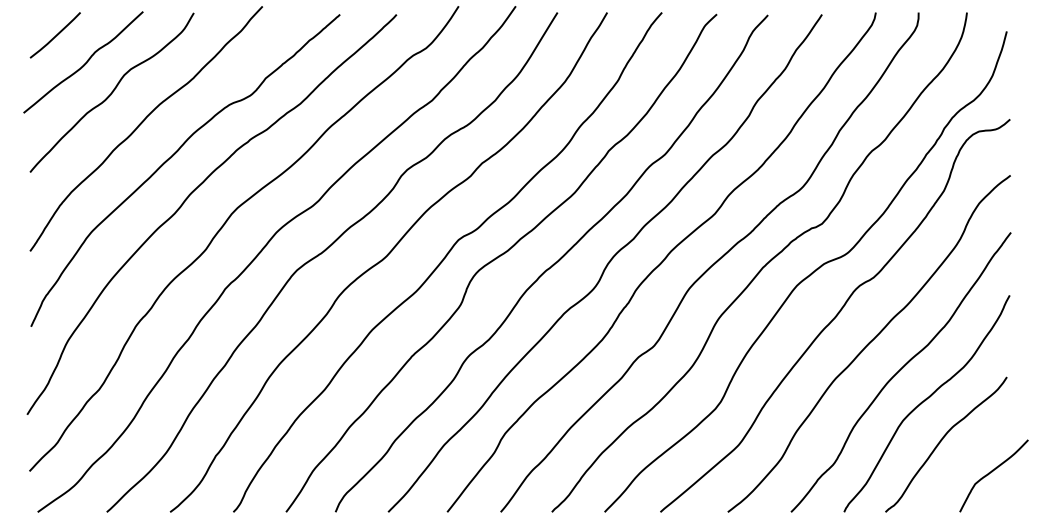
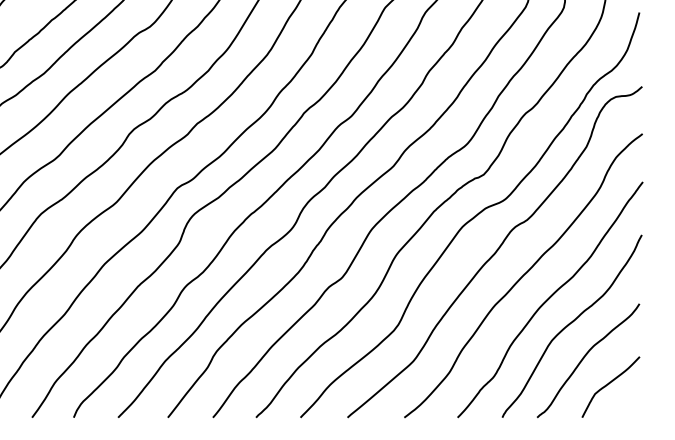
curve: (992, 472) -> (609, 384), moved

